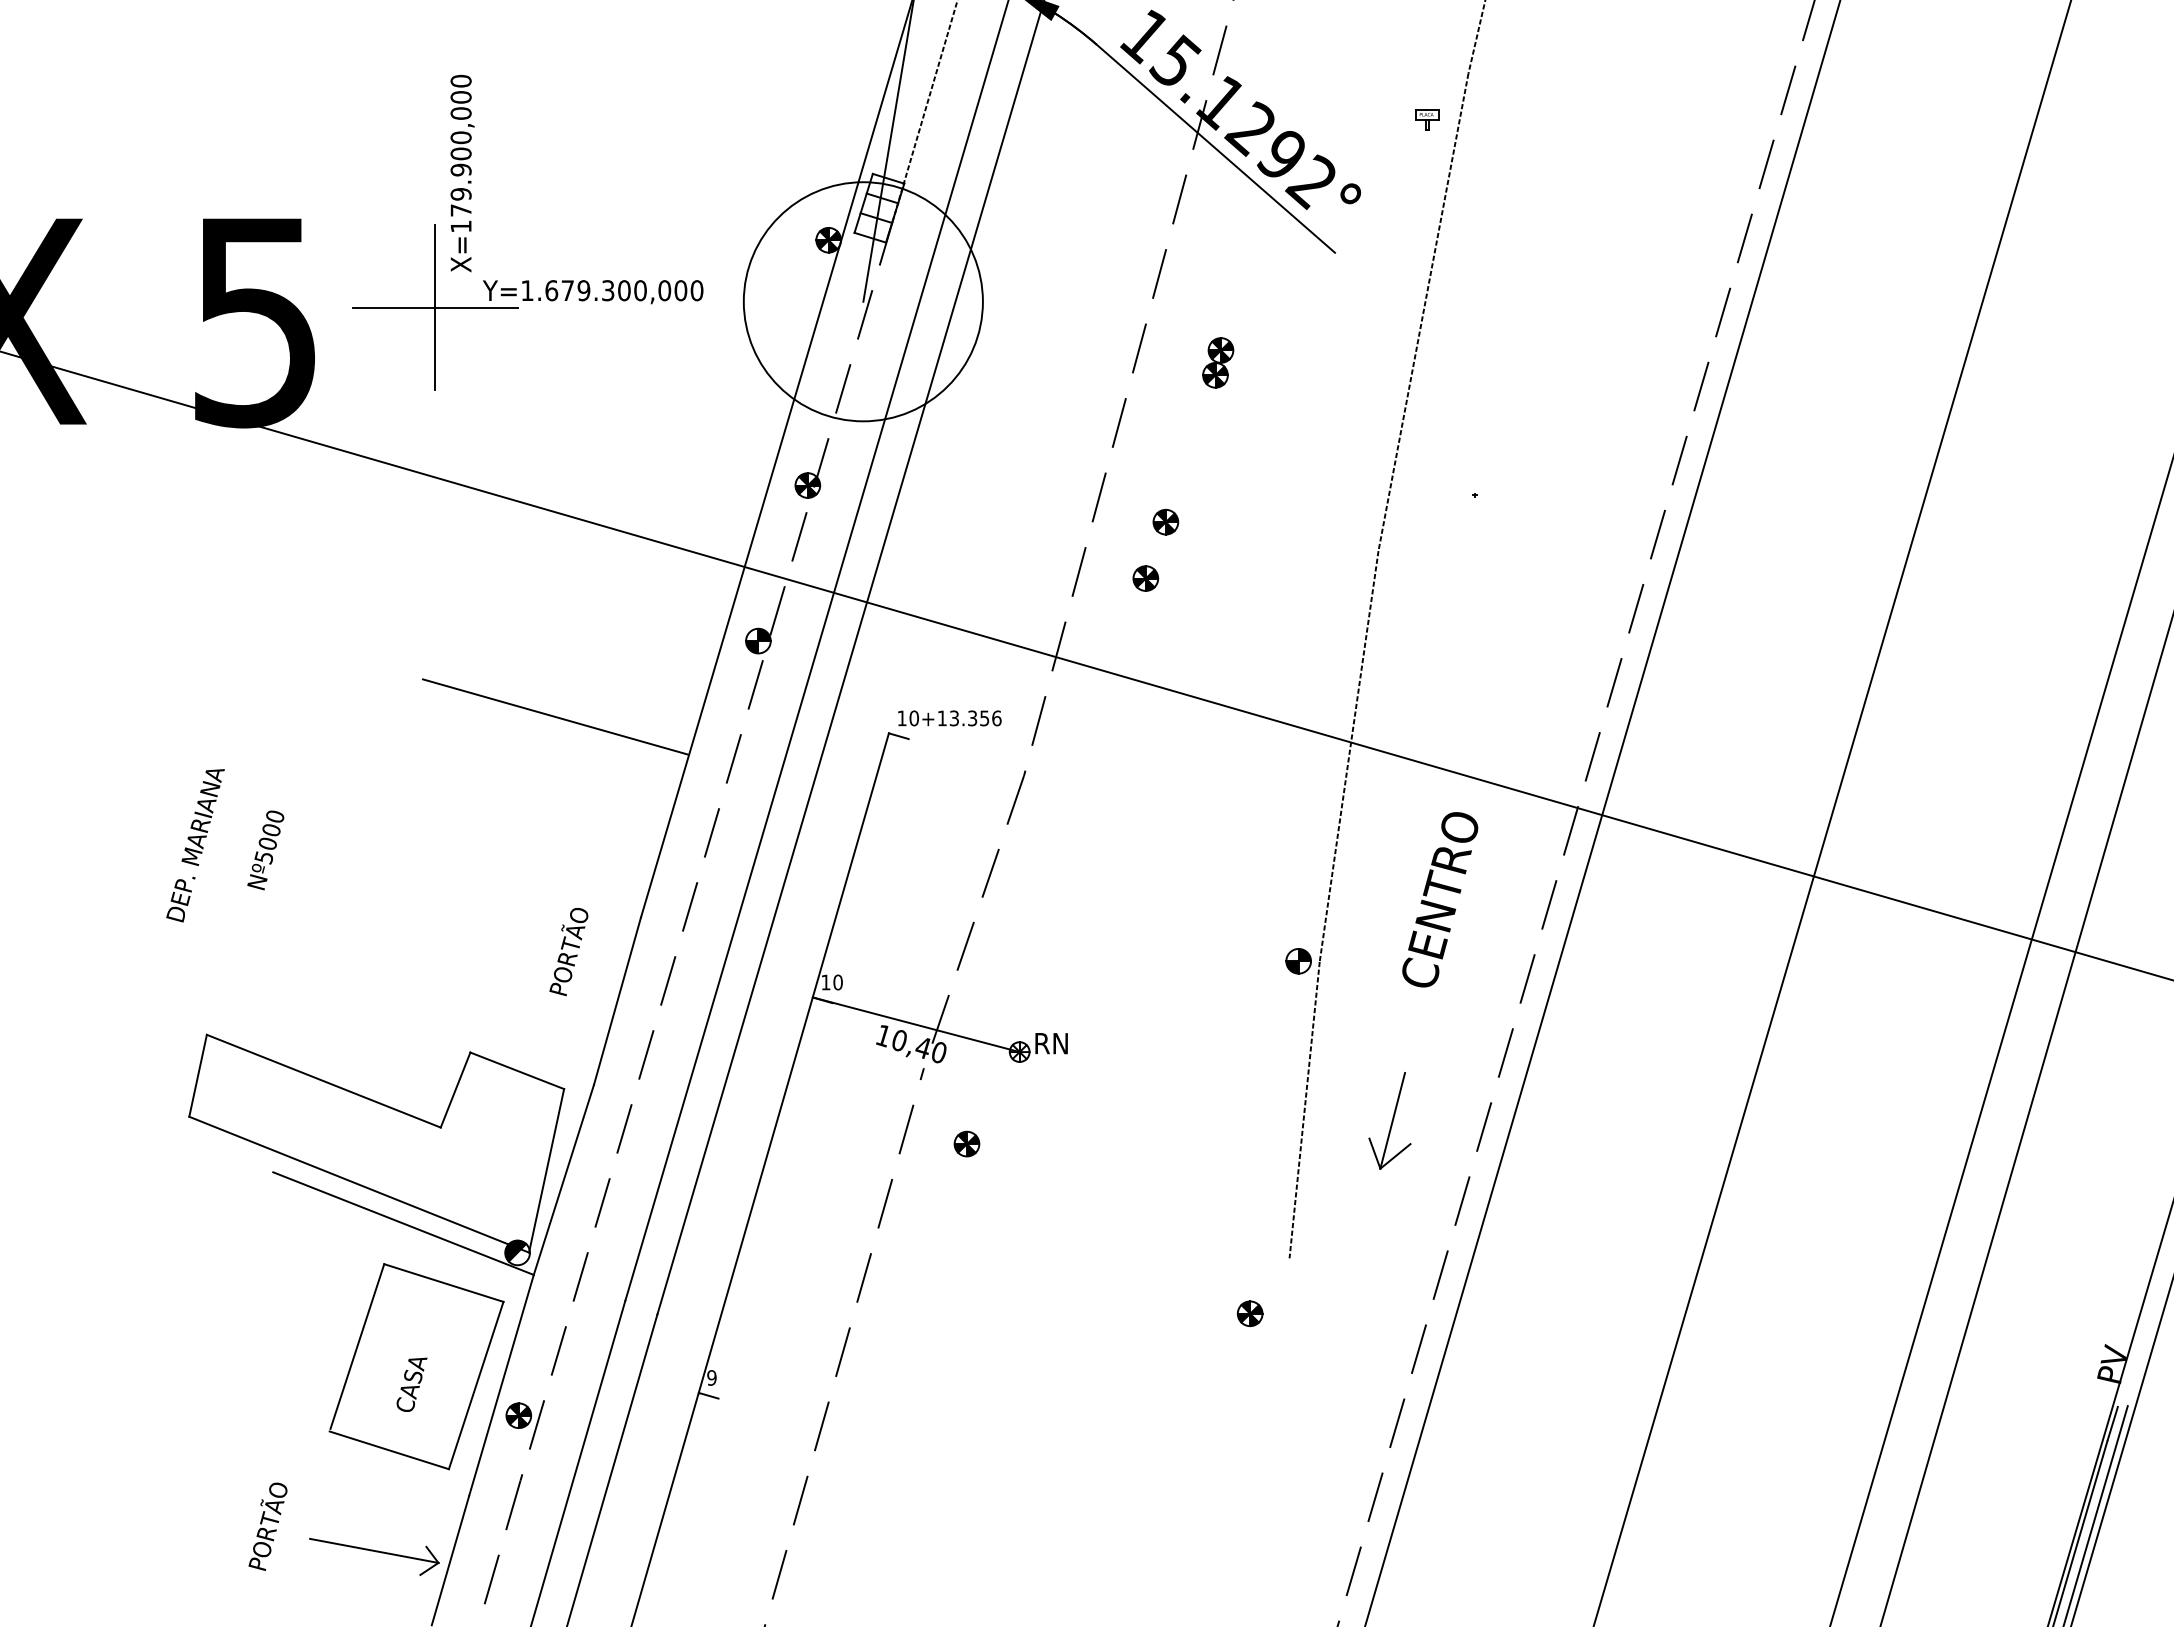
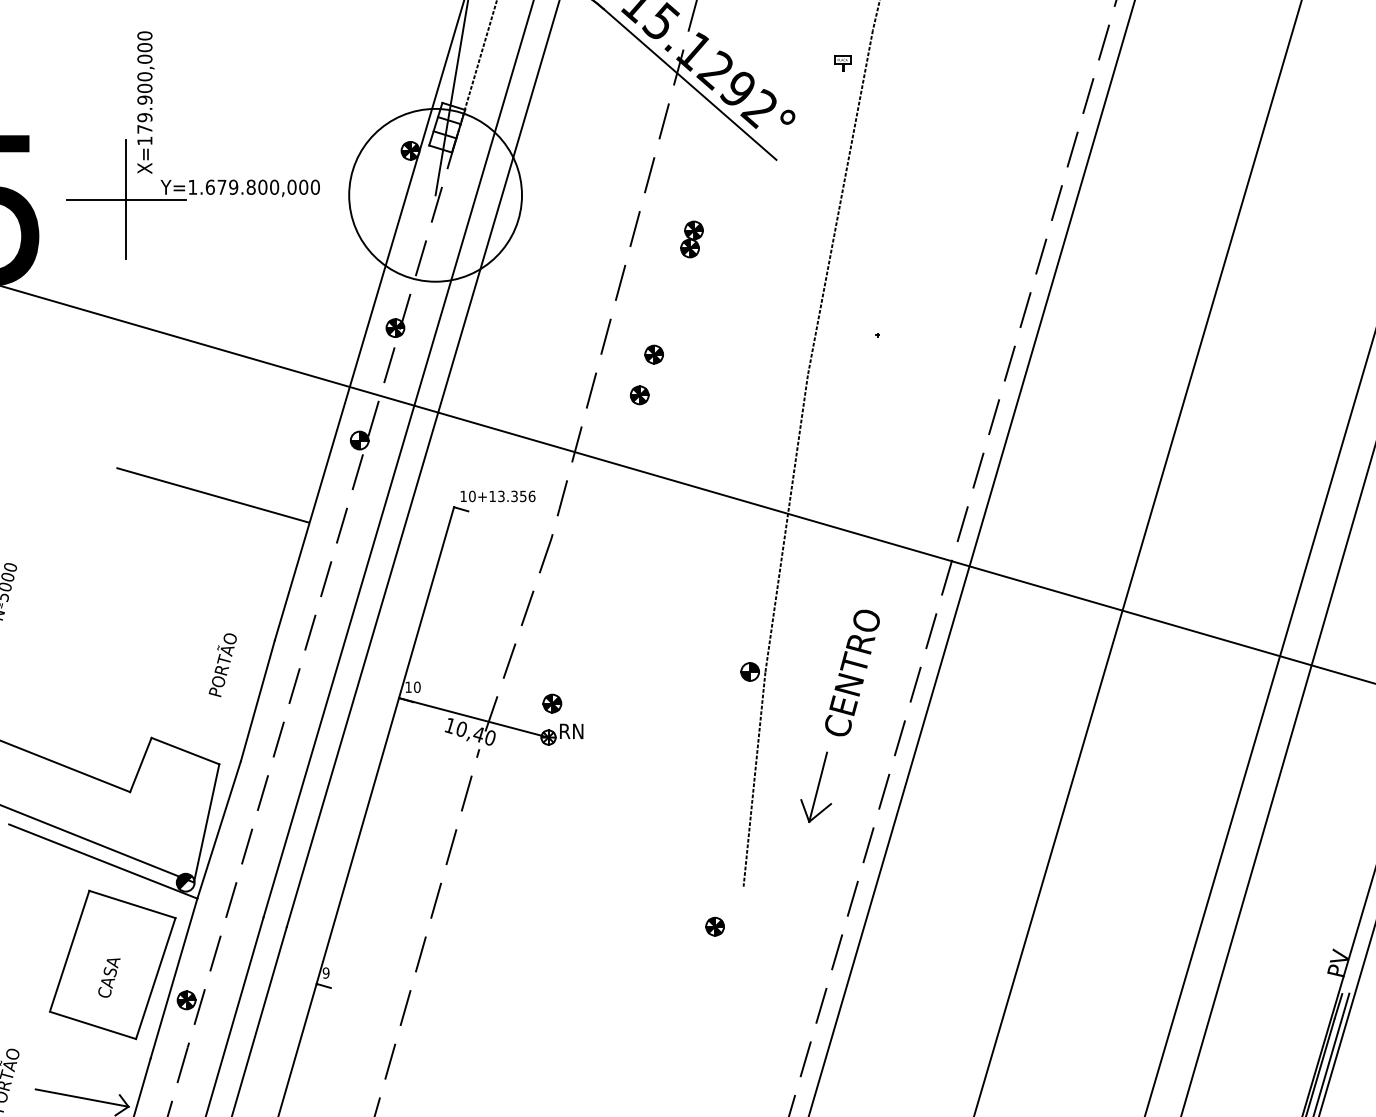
text: (608, 290) -> (251, 187), Y=1.679.300,000 -> Y=1.679.800,000
text: (1440, 899) -> (852, 672), moved
part: (966, 1143) -> (552, 703), moved

